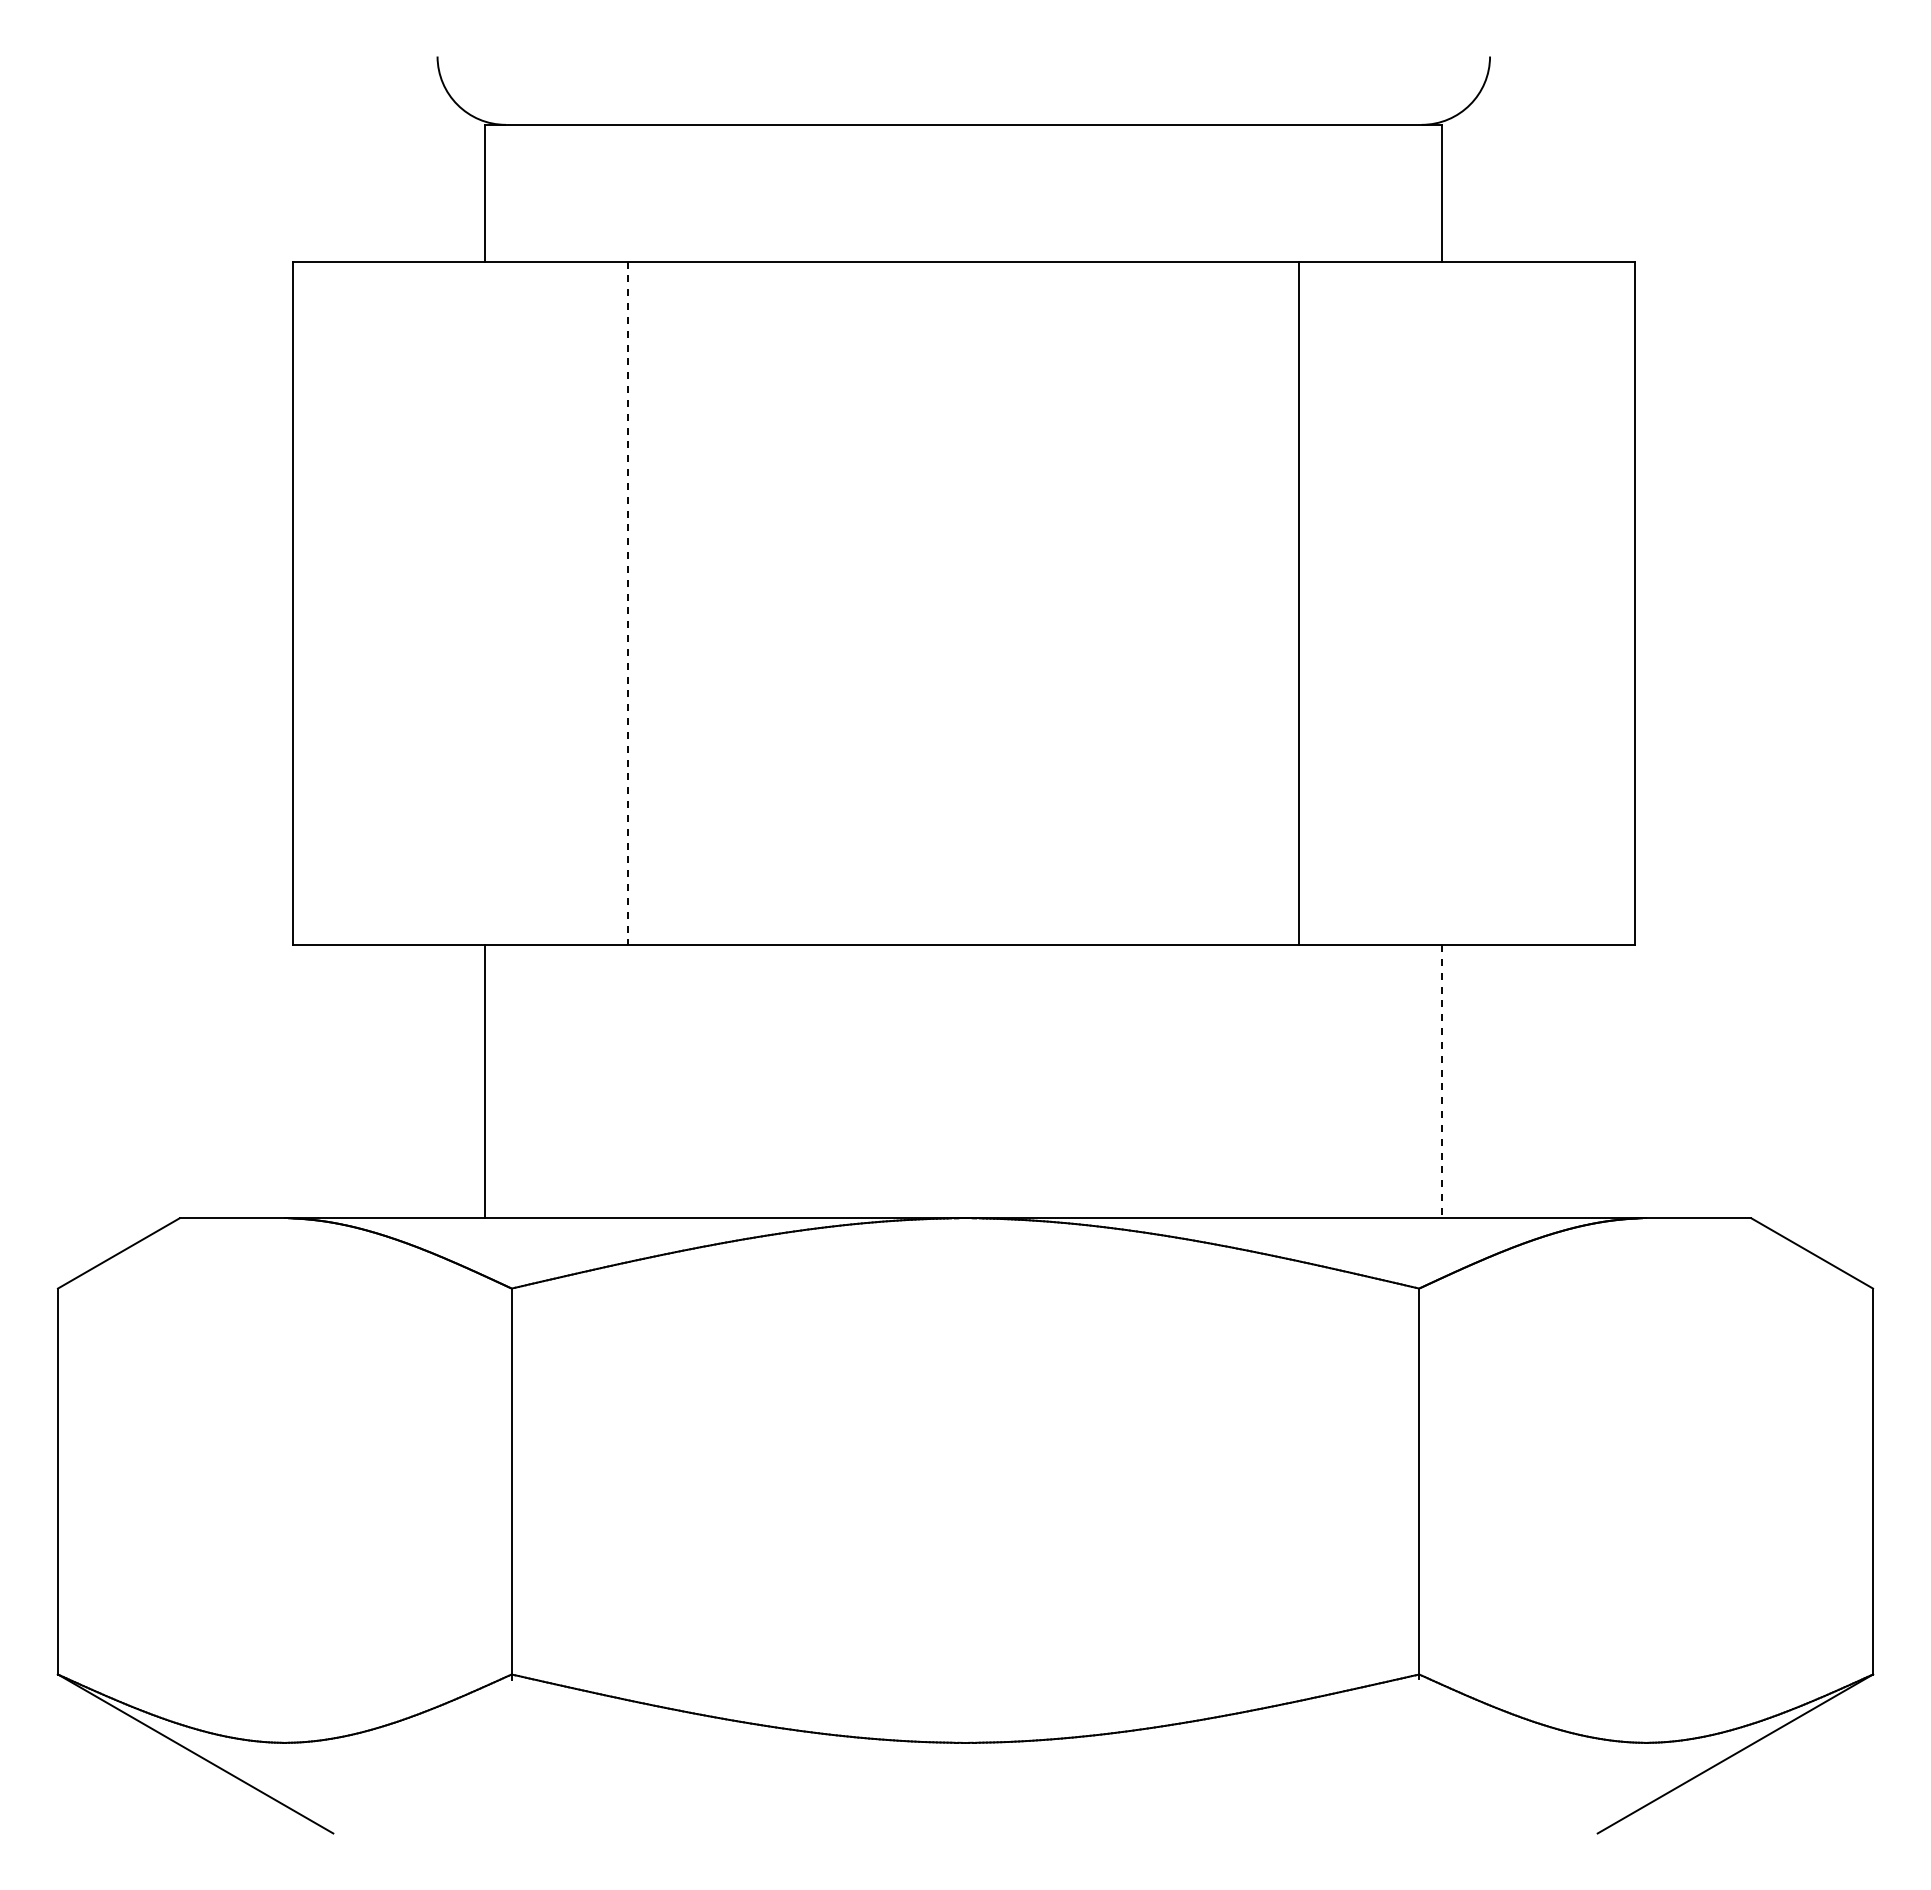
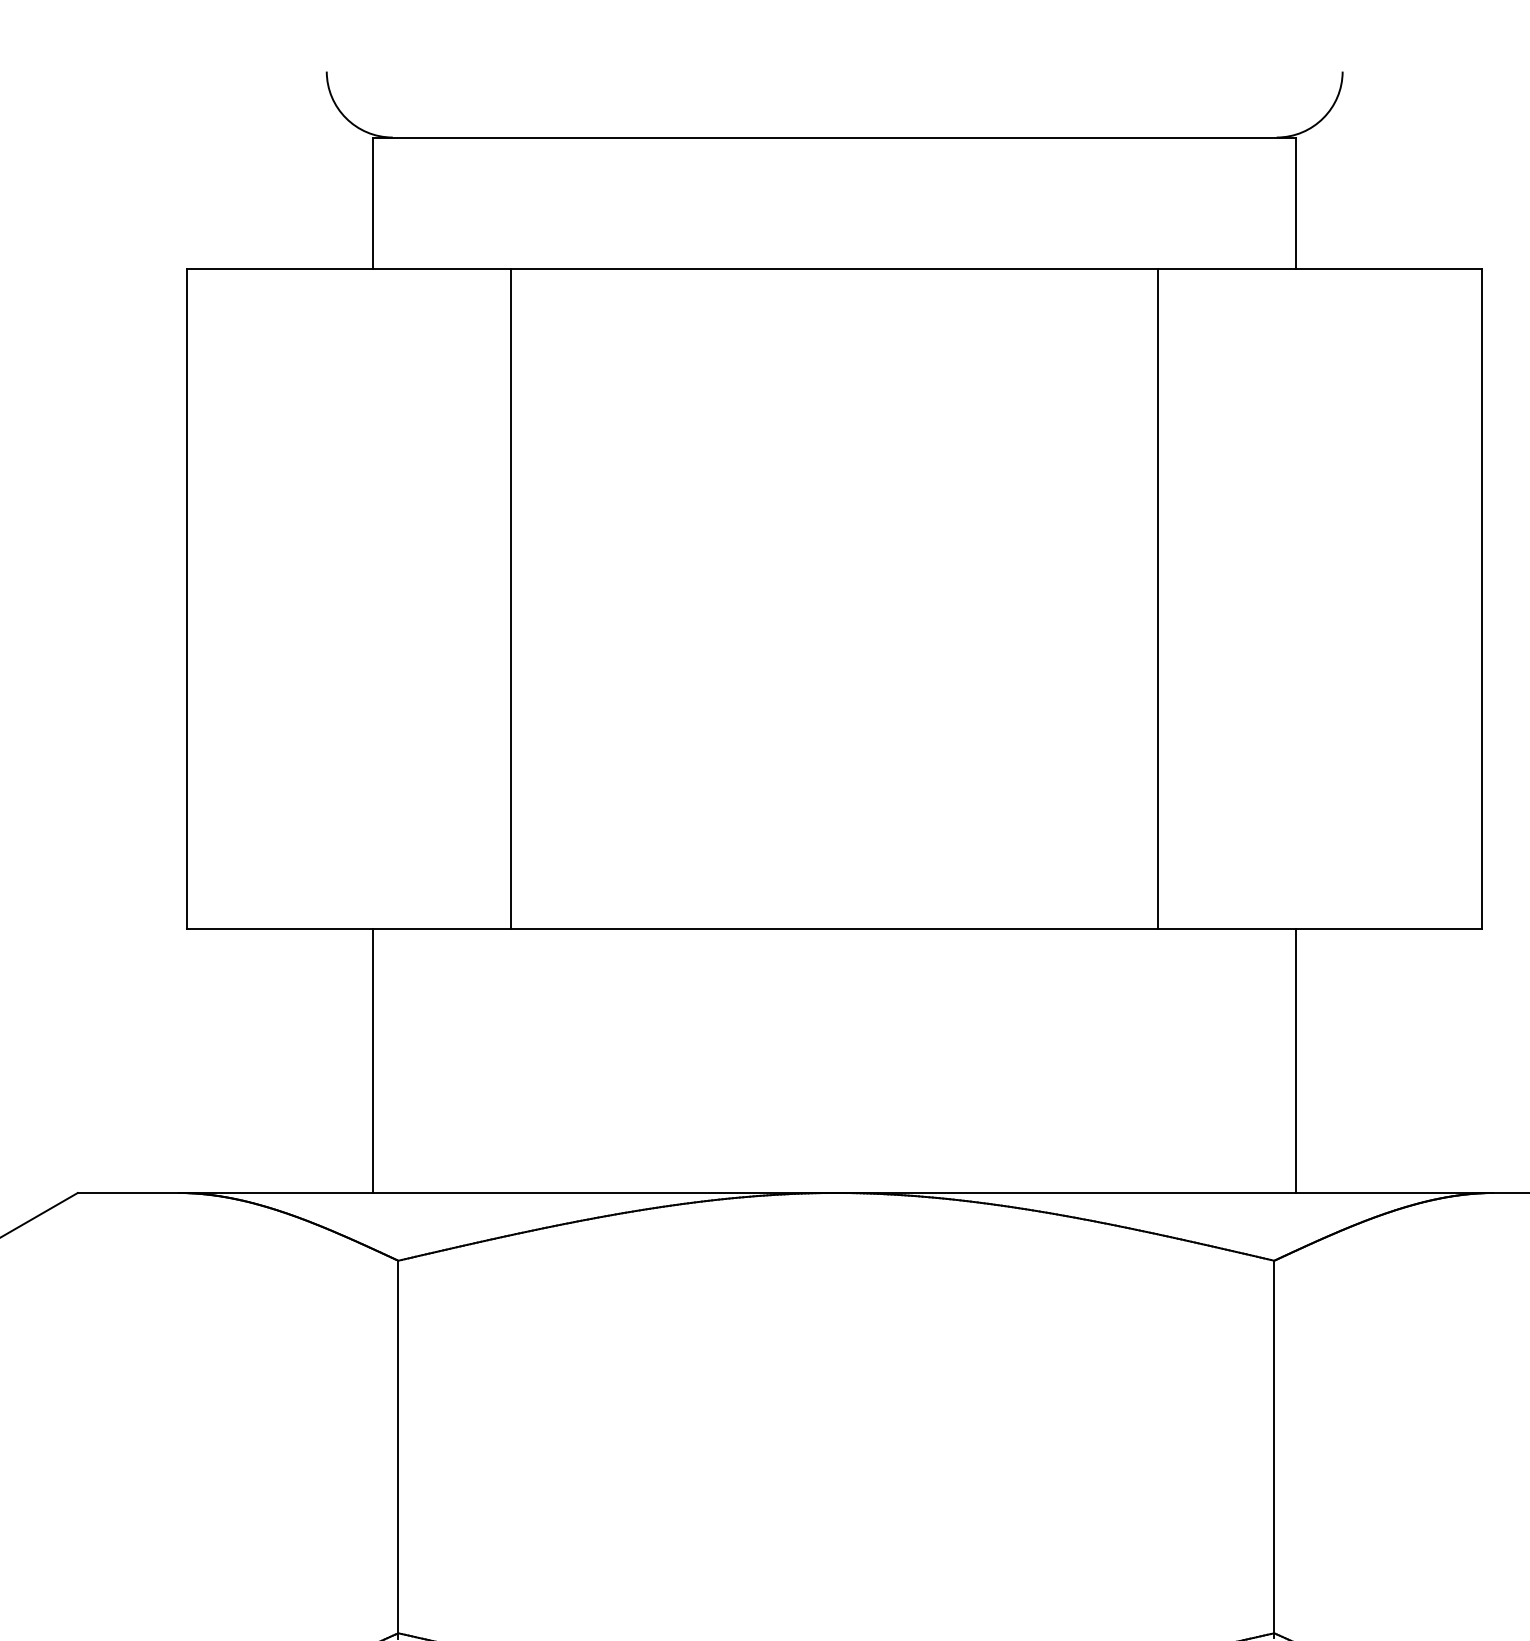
line: (628, 603) -> (511, 599), dashed -> solid
line: (1442, 1081) -> (1296, 1060), dashed -> solid

